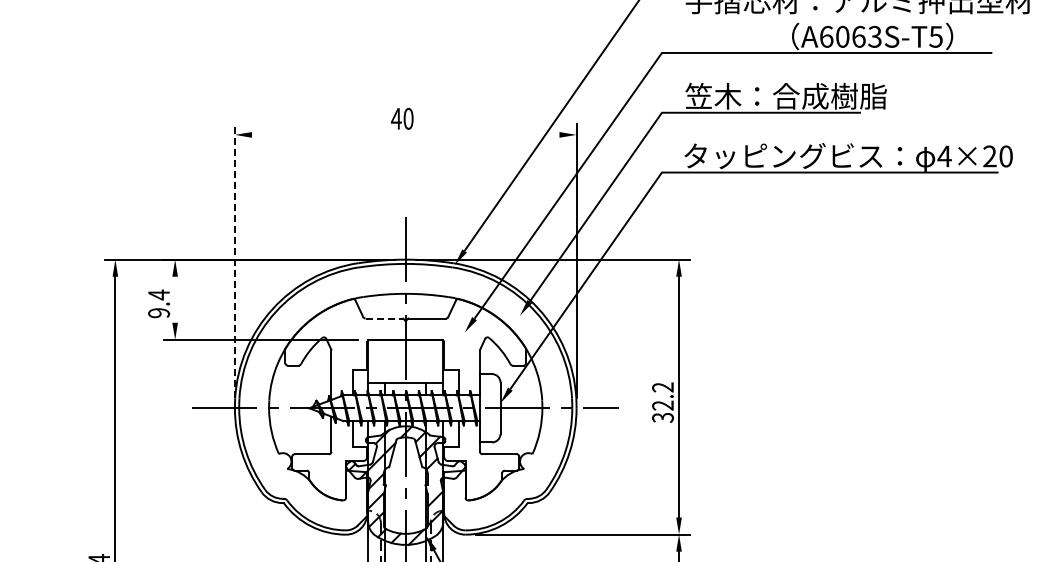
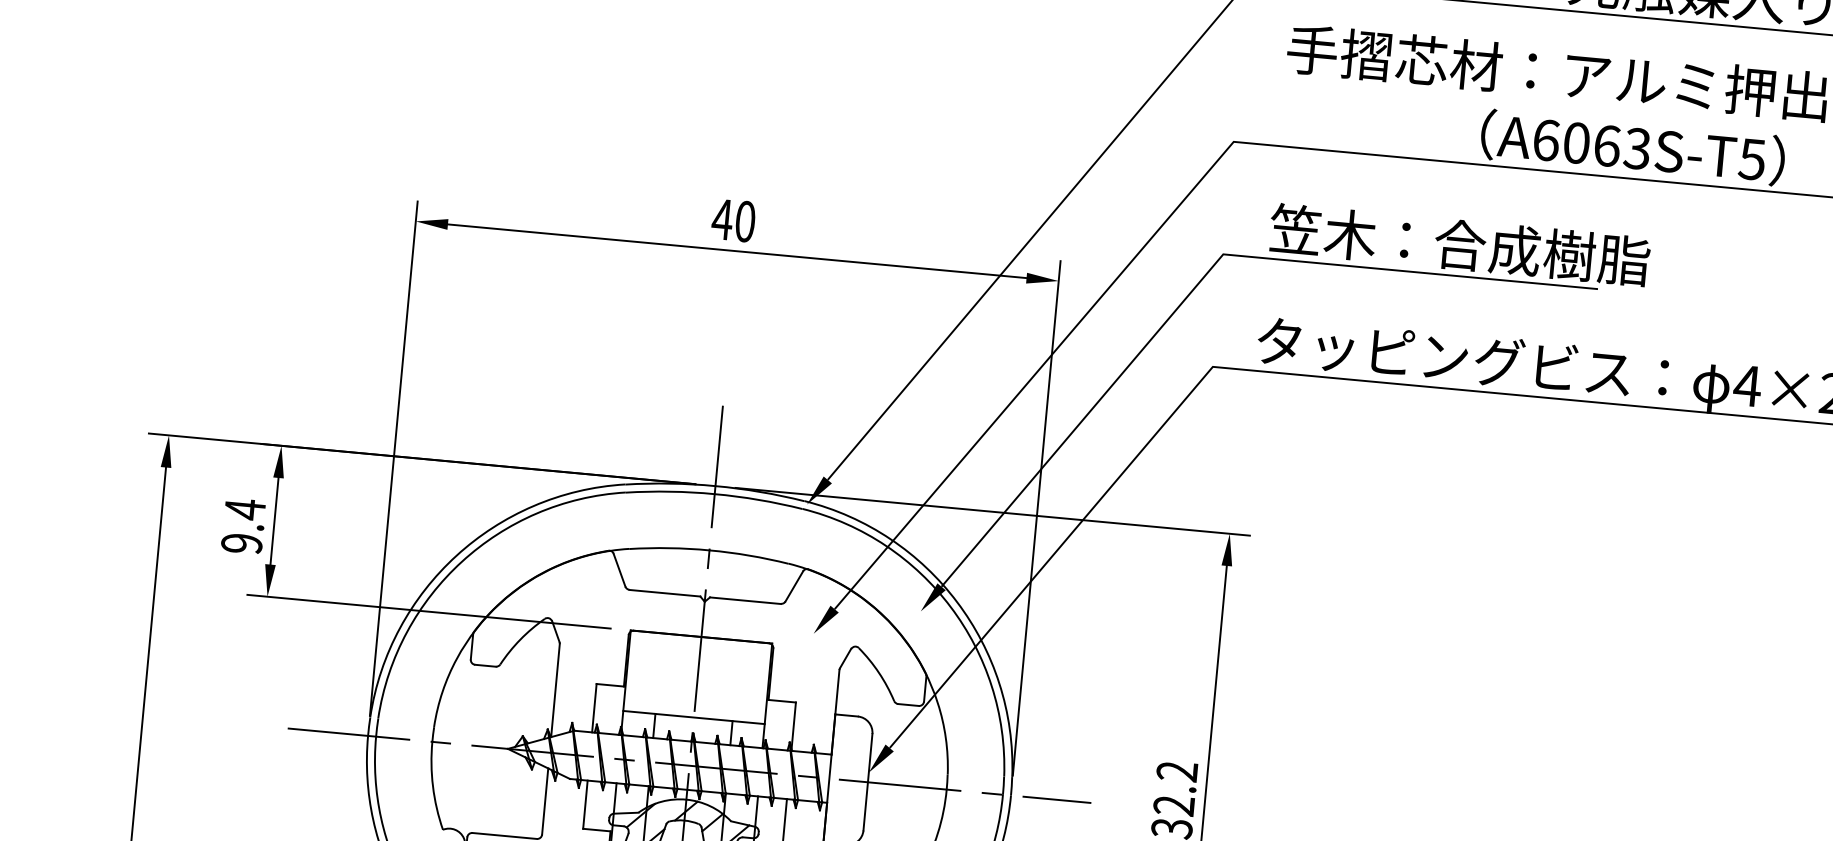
line: (405, 134) -> (736, 250), added
line: (234, 260) -> (393, 457), dashed -> solid
line: (175, 299) -> (275, 520), added
line: (384, 318) -> (665, 593), dashed -> solid

